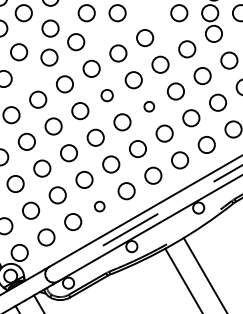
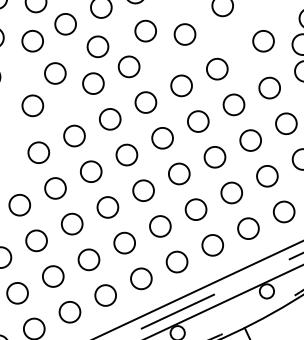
circle: (107, 95) -> (163, 138), size x1.43
circle: (149, 106) -> (215, 156), size x1.67
circle: (99, 206) -> (140, 278), size x1.67

